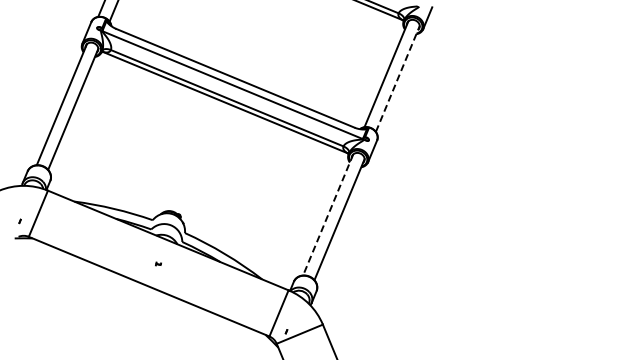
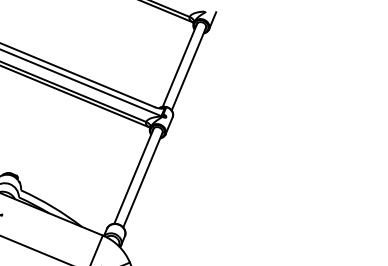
line: (398, 78) -> (189, 68), dashed -> solid
line: (328, 214) -> (134, 175), dashed -> solid

